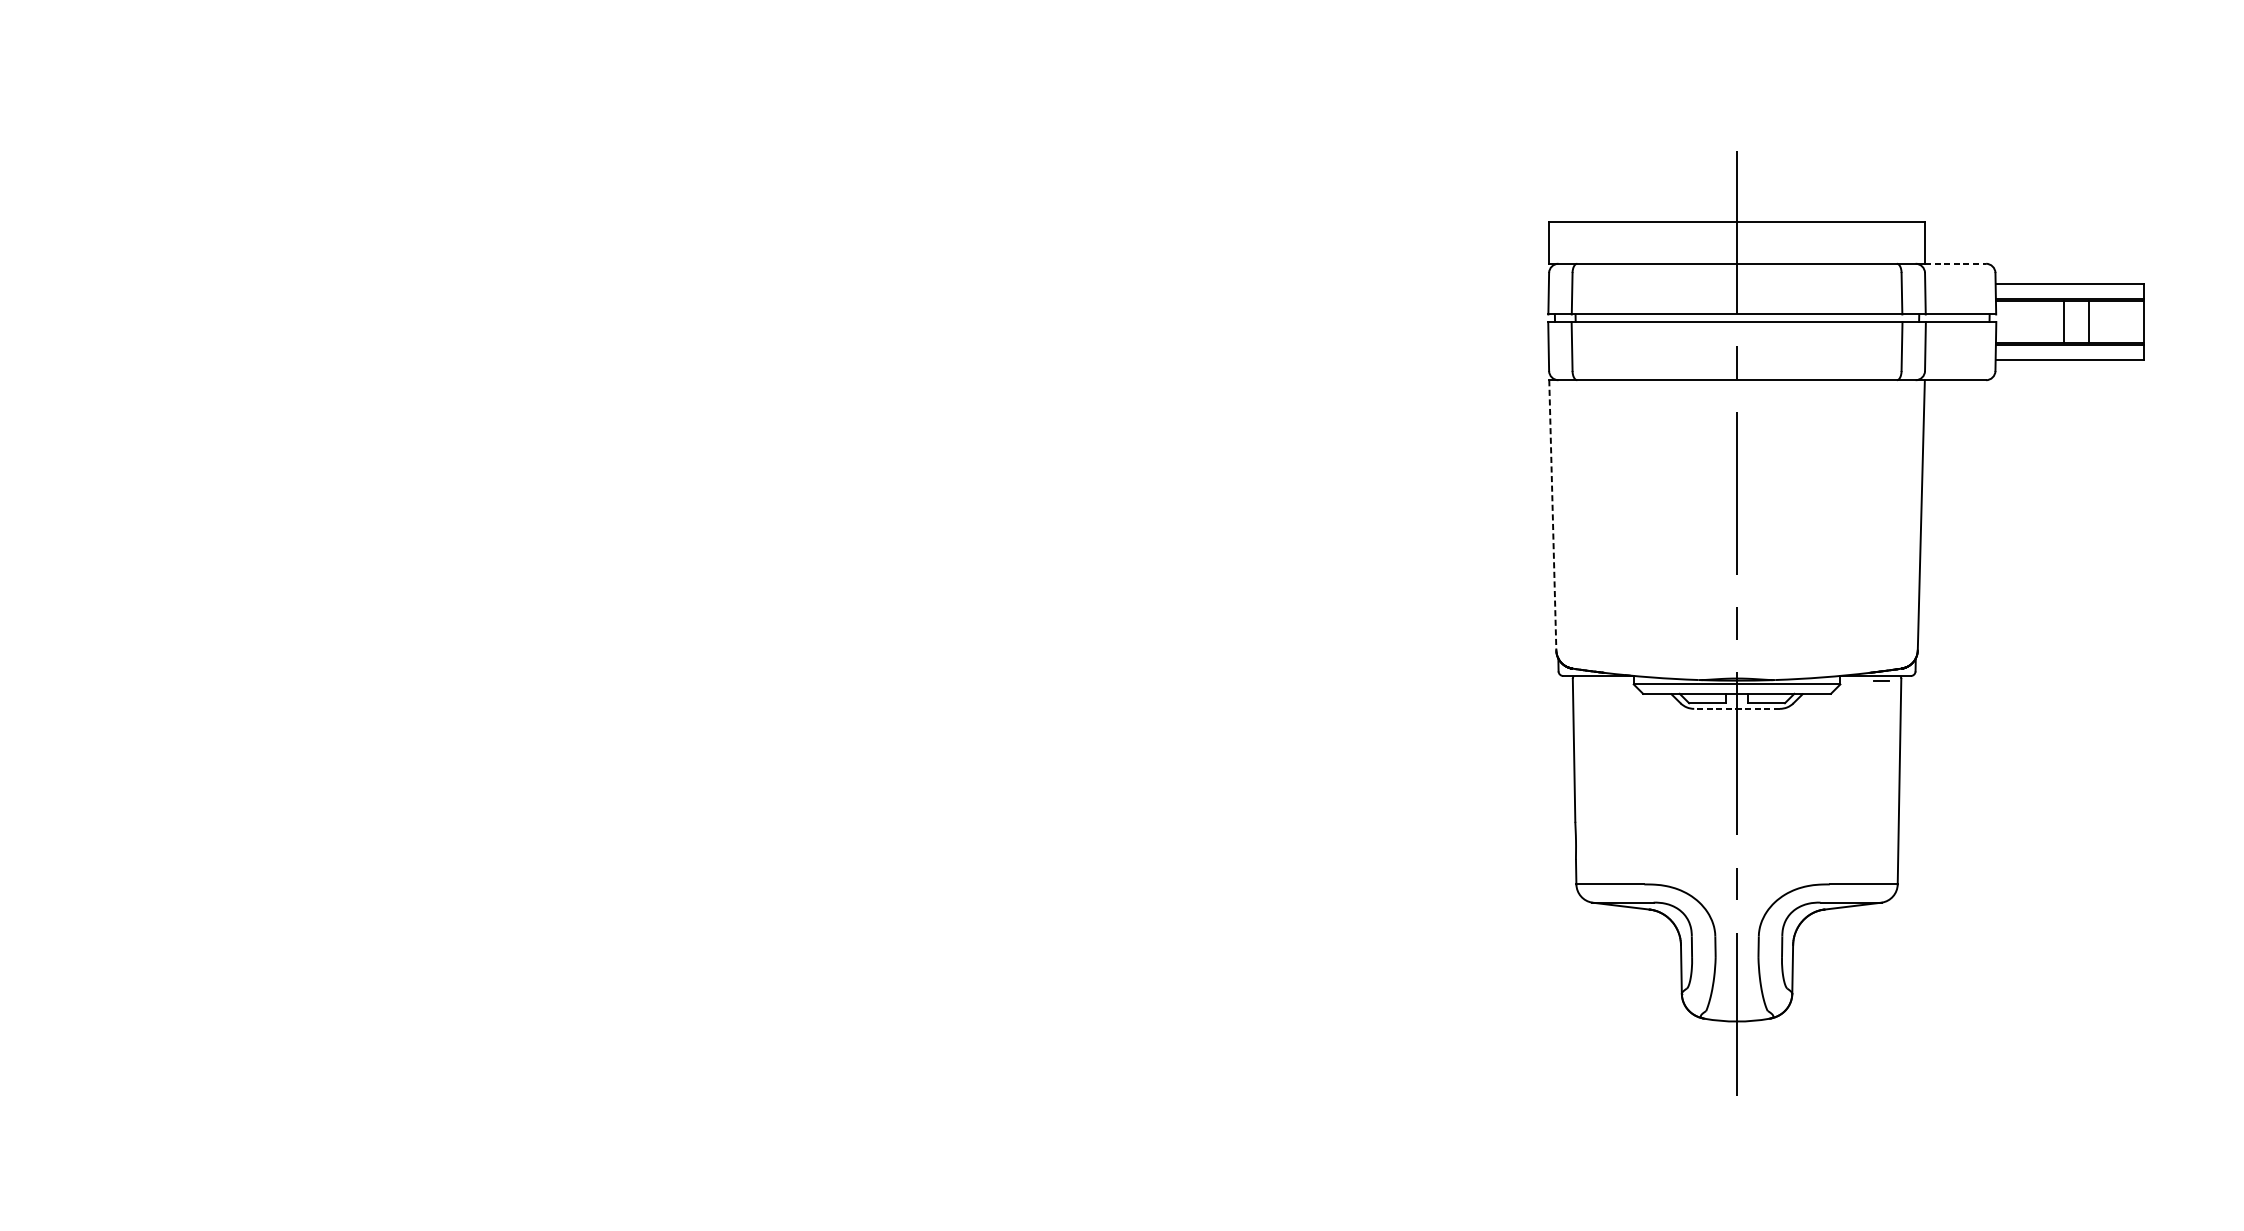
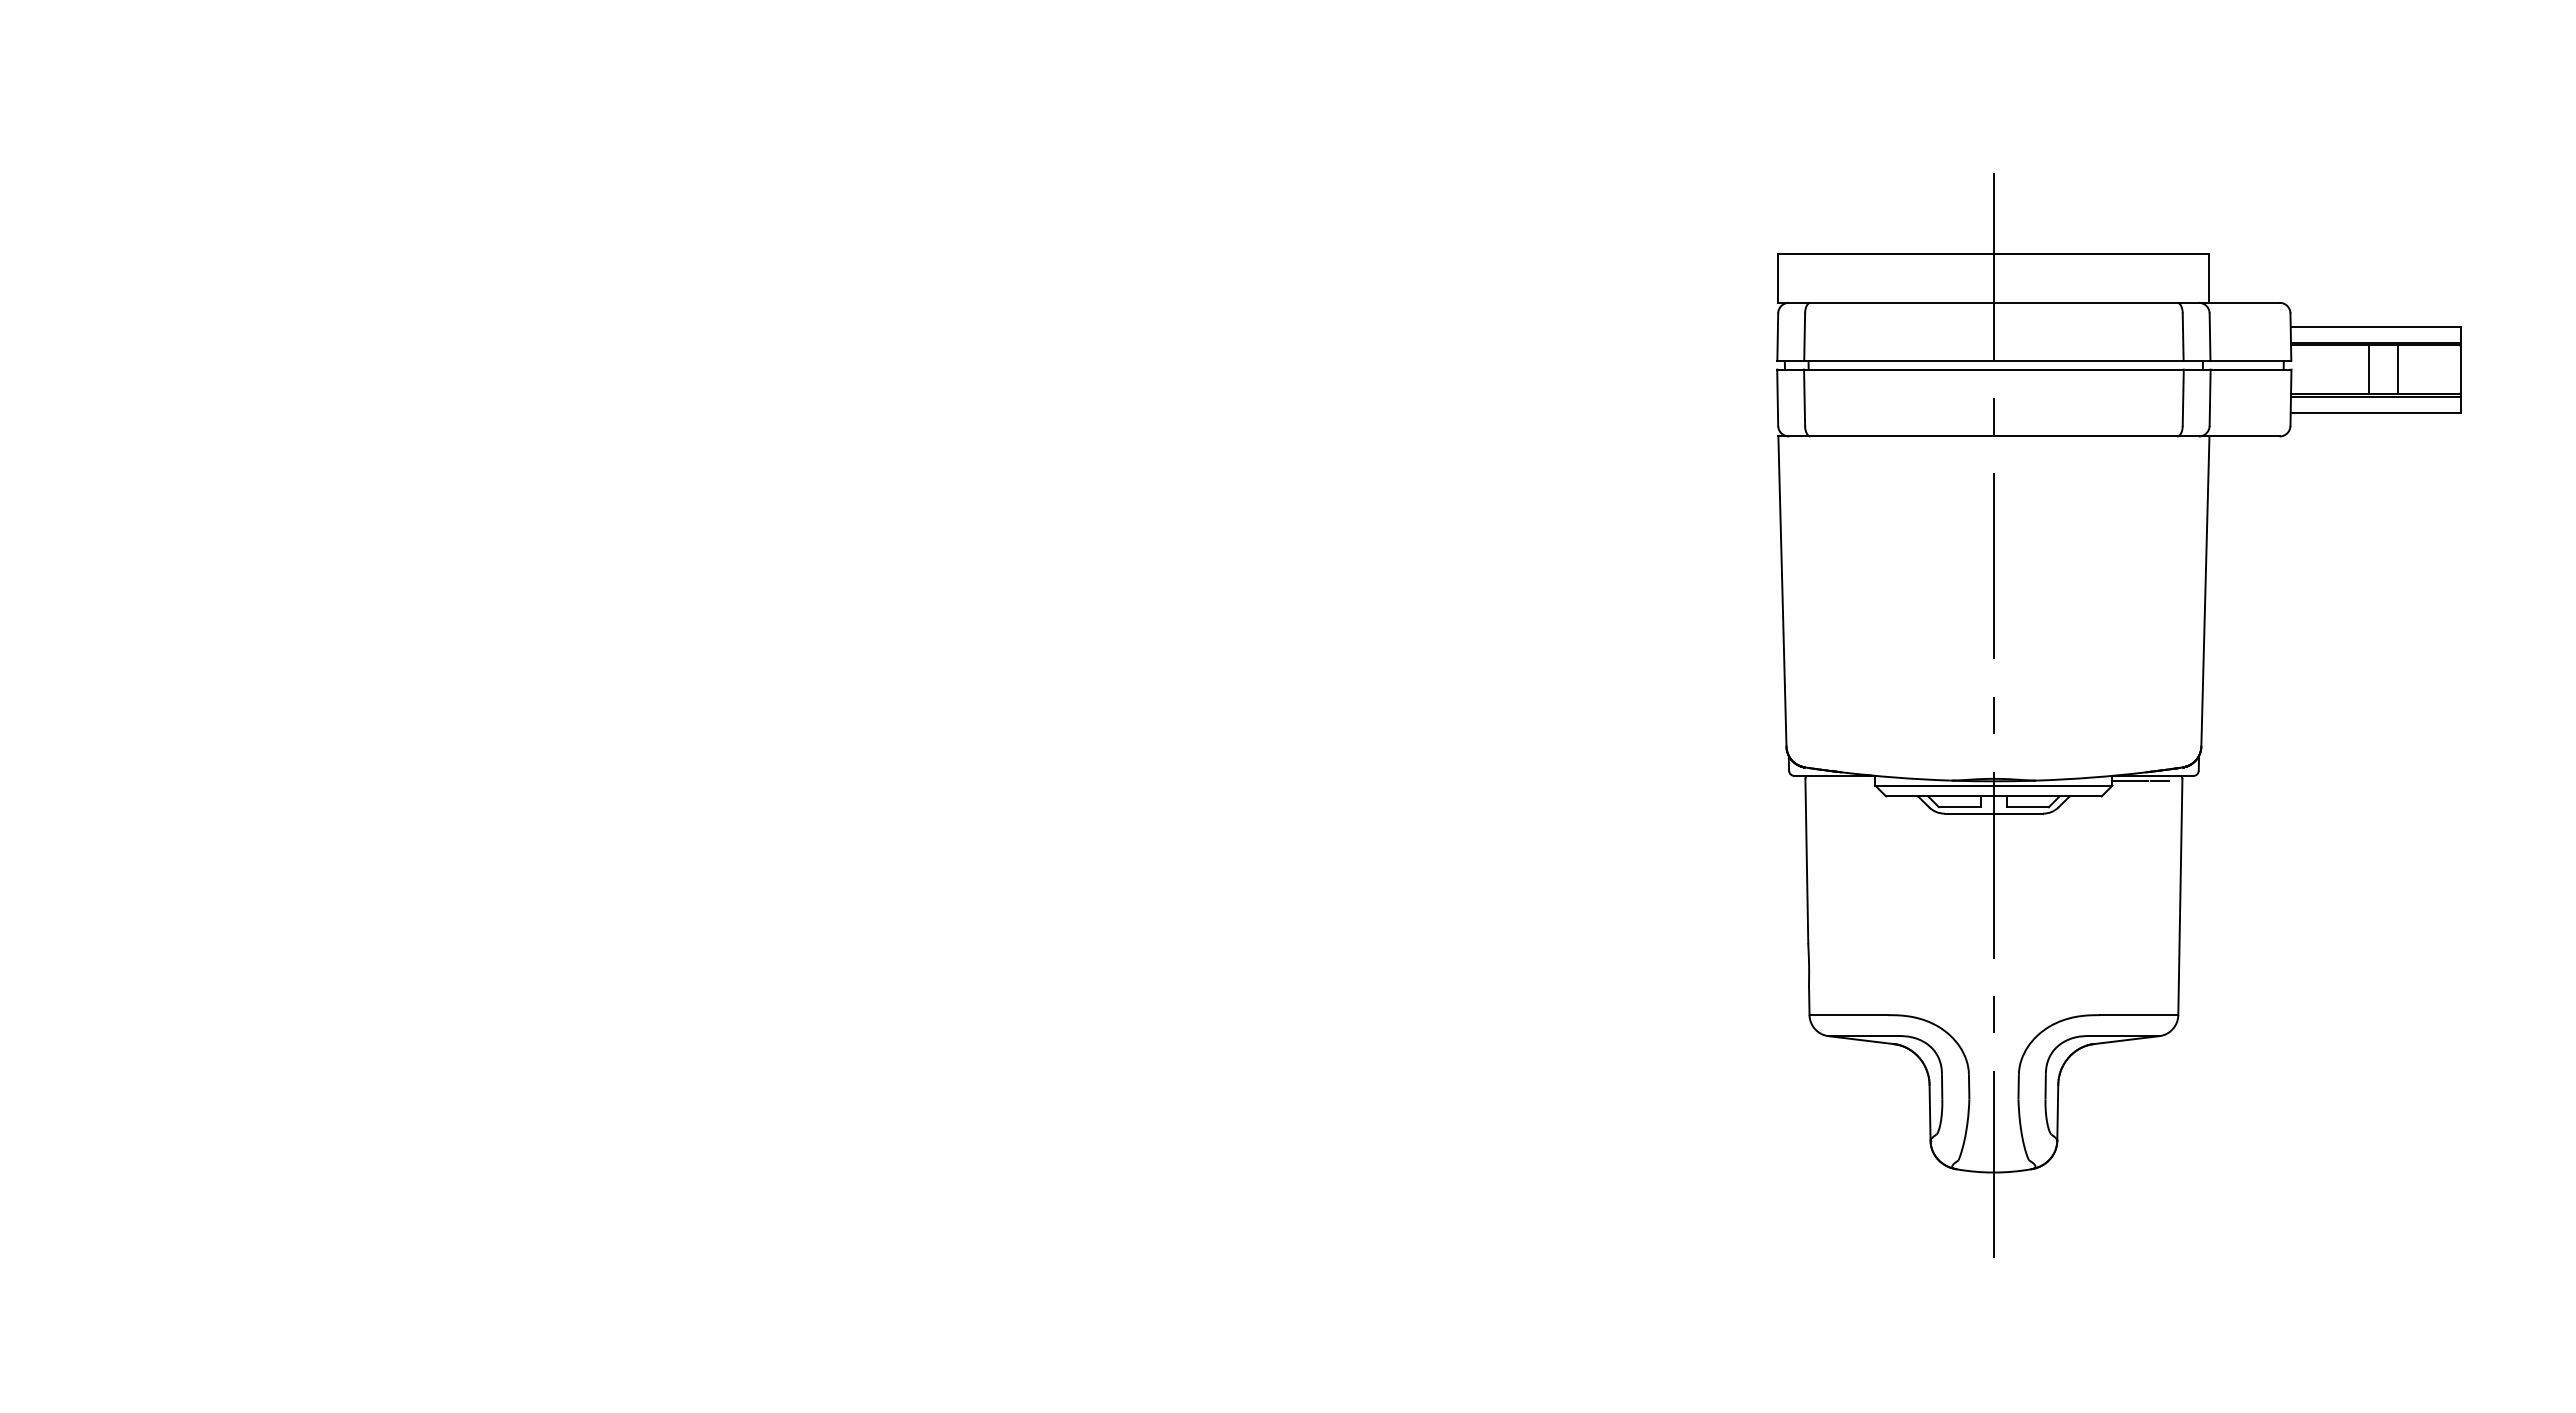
line: (1956, 263) -> (2245, 302), dashed -> solid
line: (1552, 516) -> (1782, 592), dashed -> solid
line: (1856, 680) -> (2130, 781), added
line: (1736, 708) -> (1993, 813), dashed -> solid

